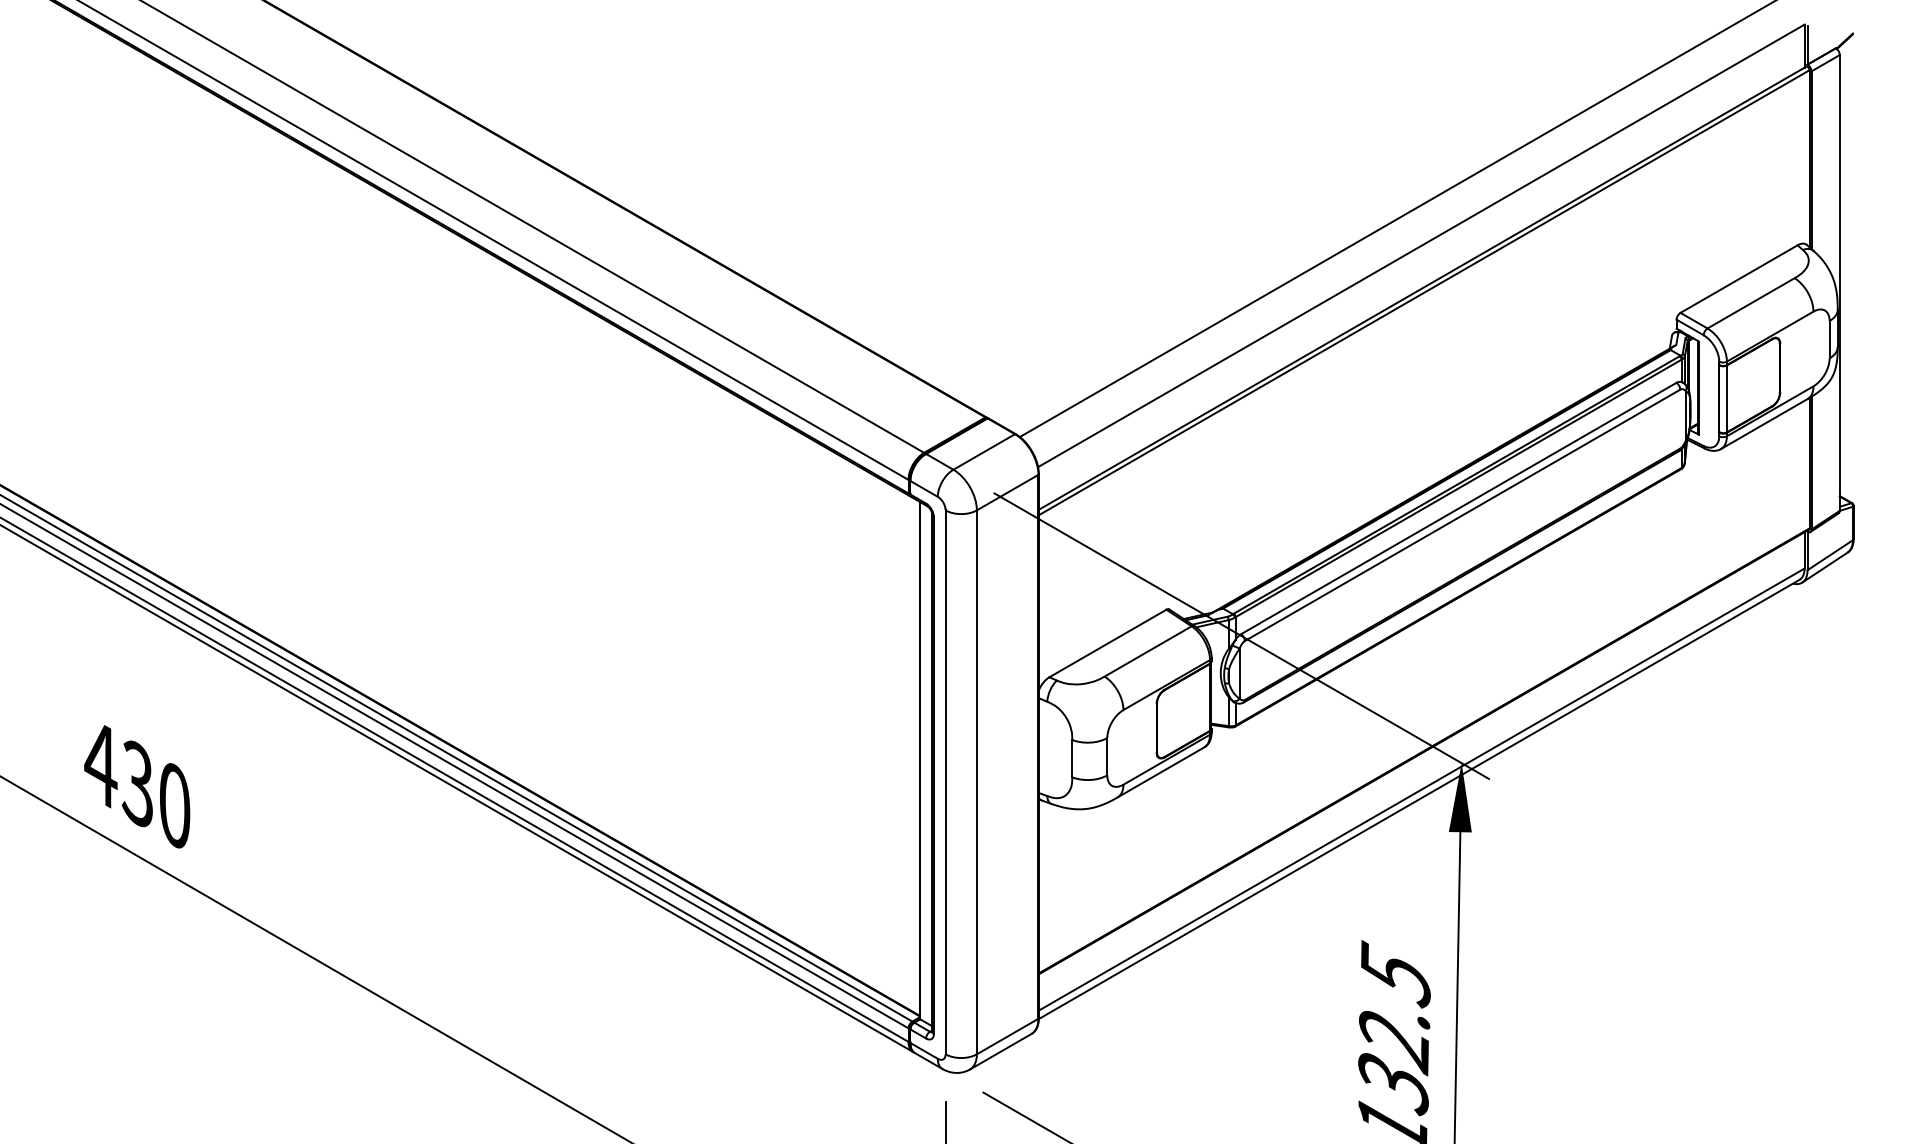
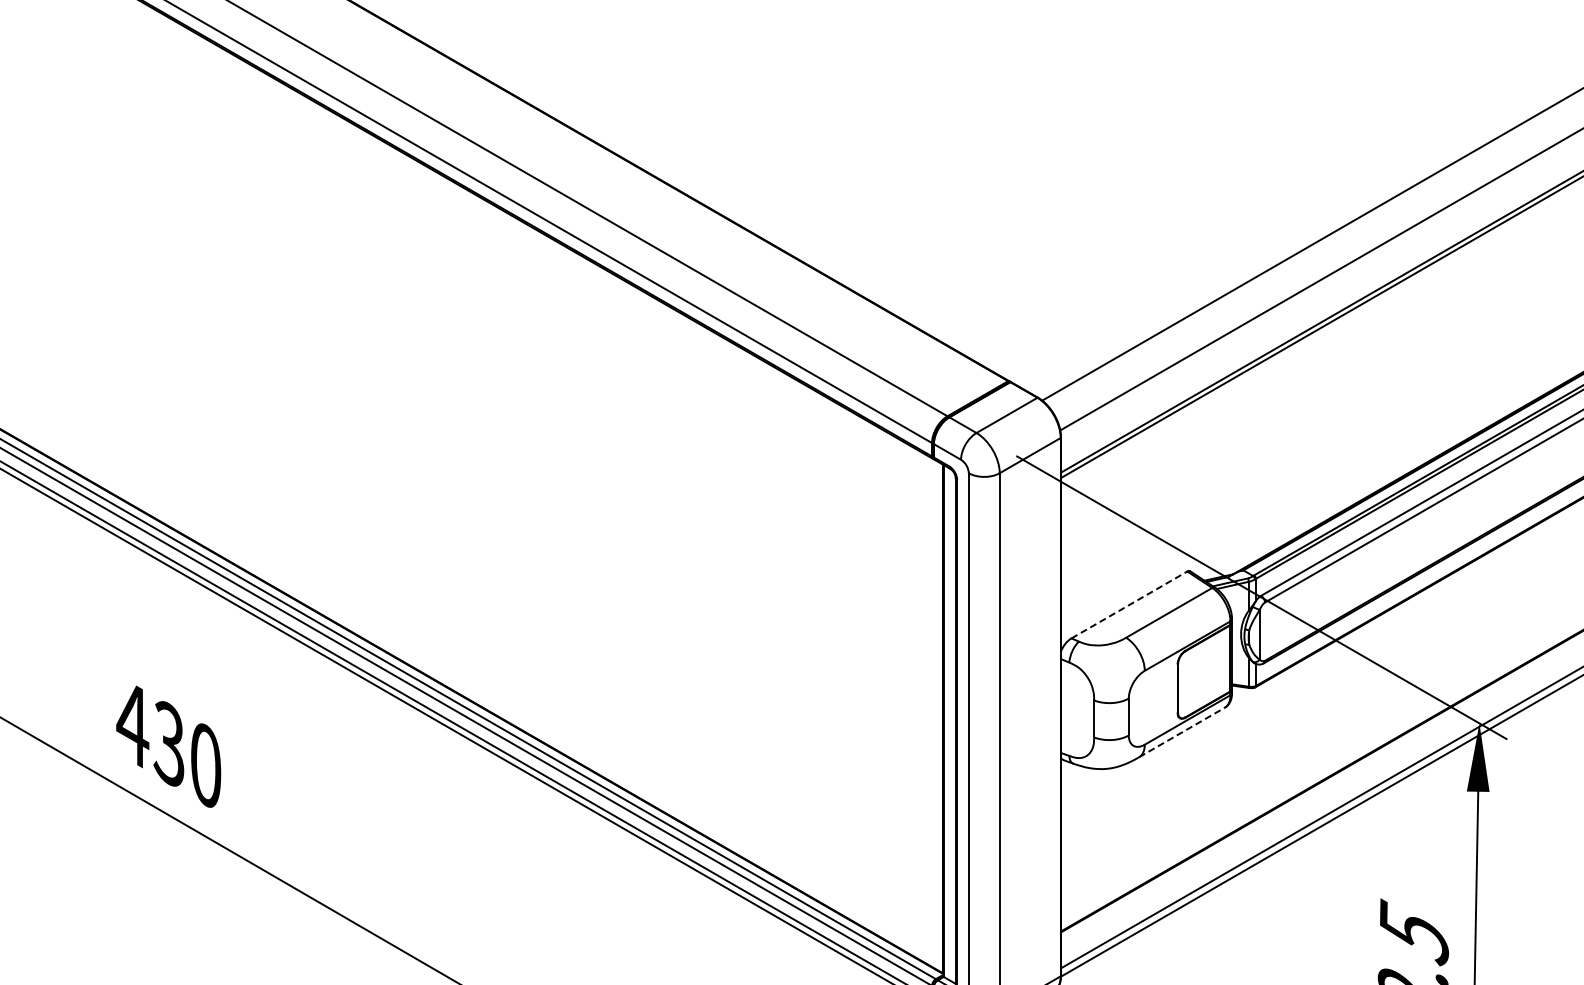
line: (1107, 643) -> (1128, 604), solid -> dashed
line: (1161, 772) -> (1182, 732), solid -> dashed

